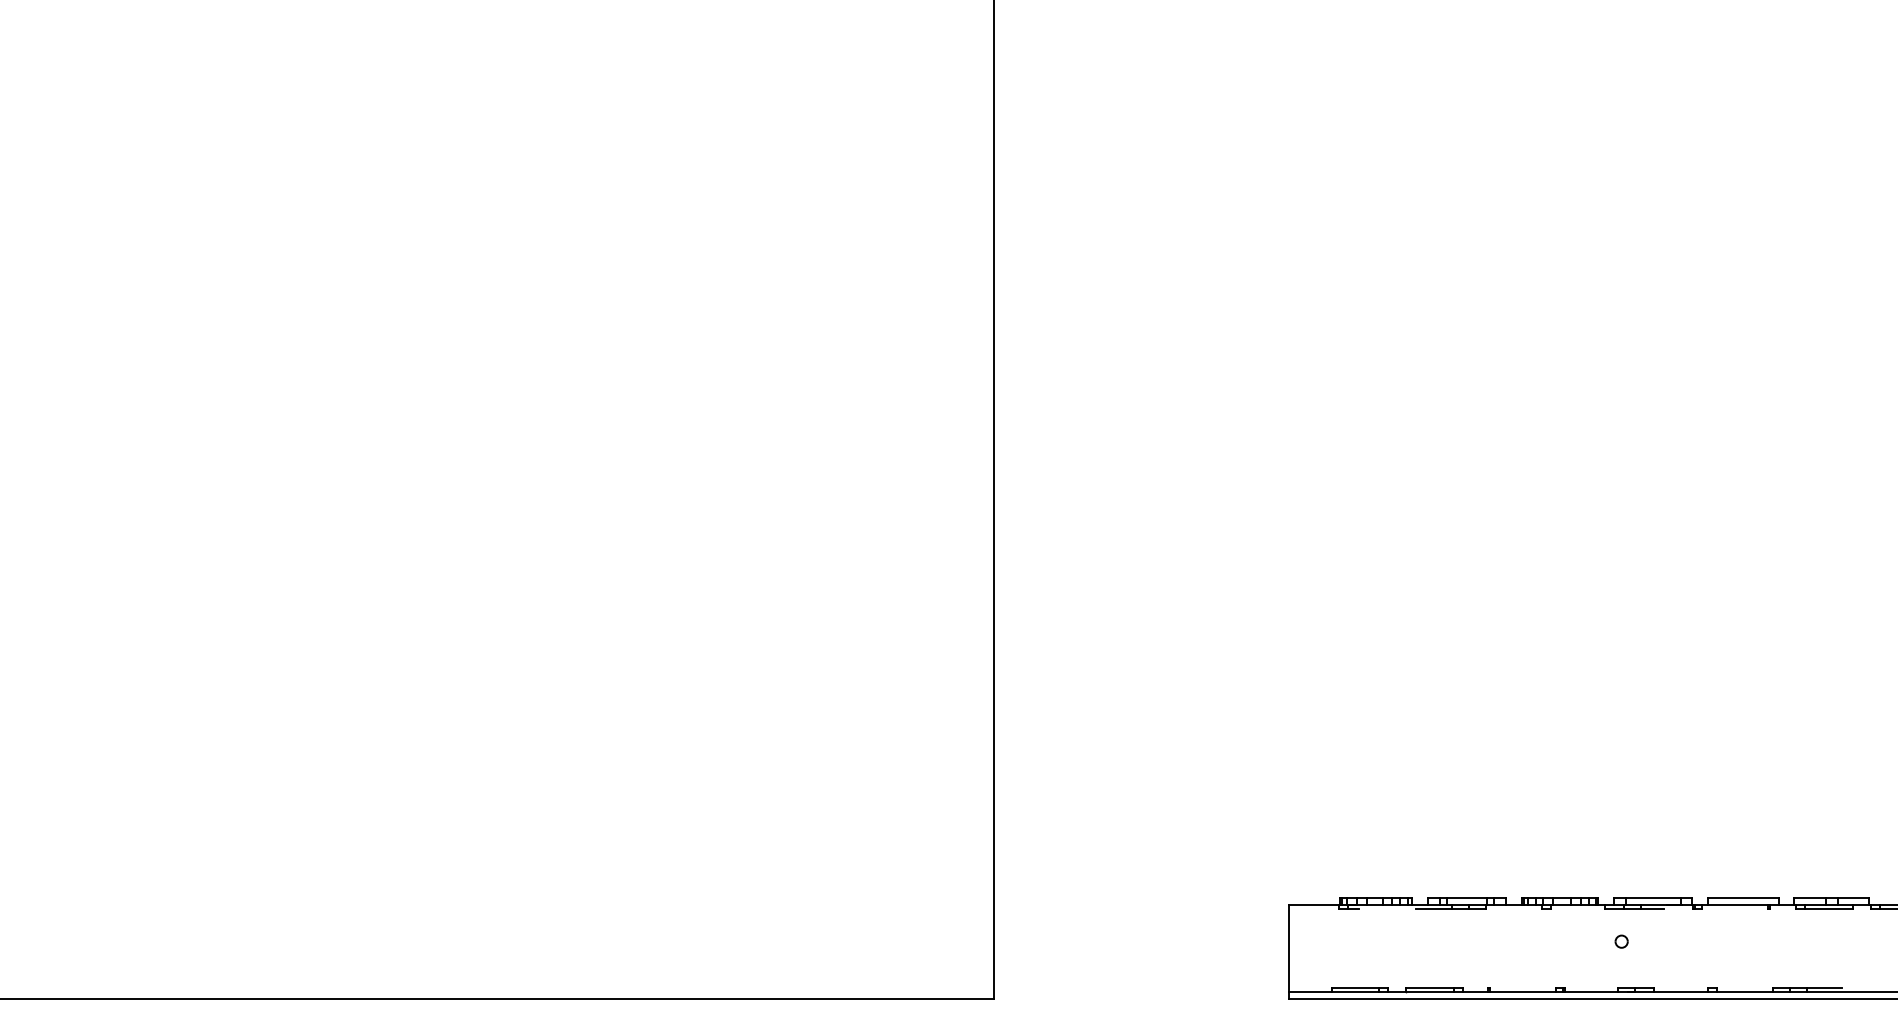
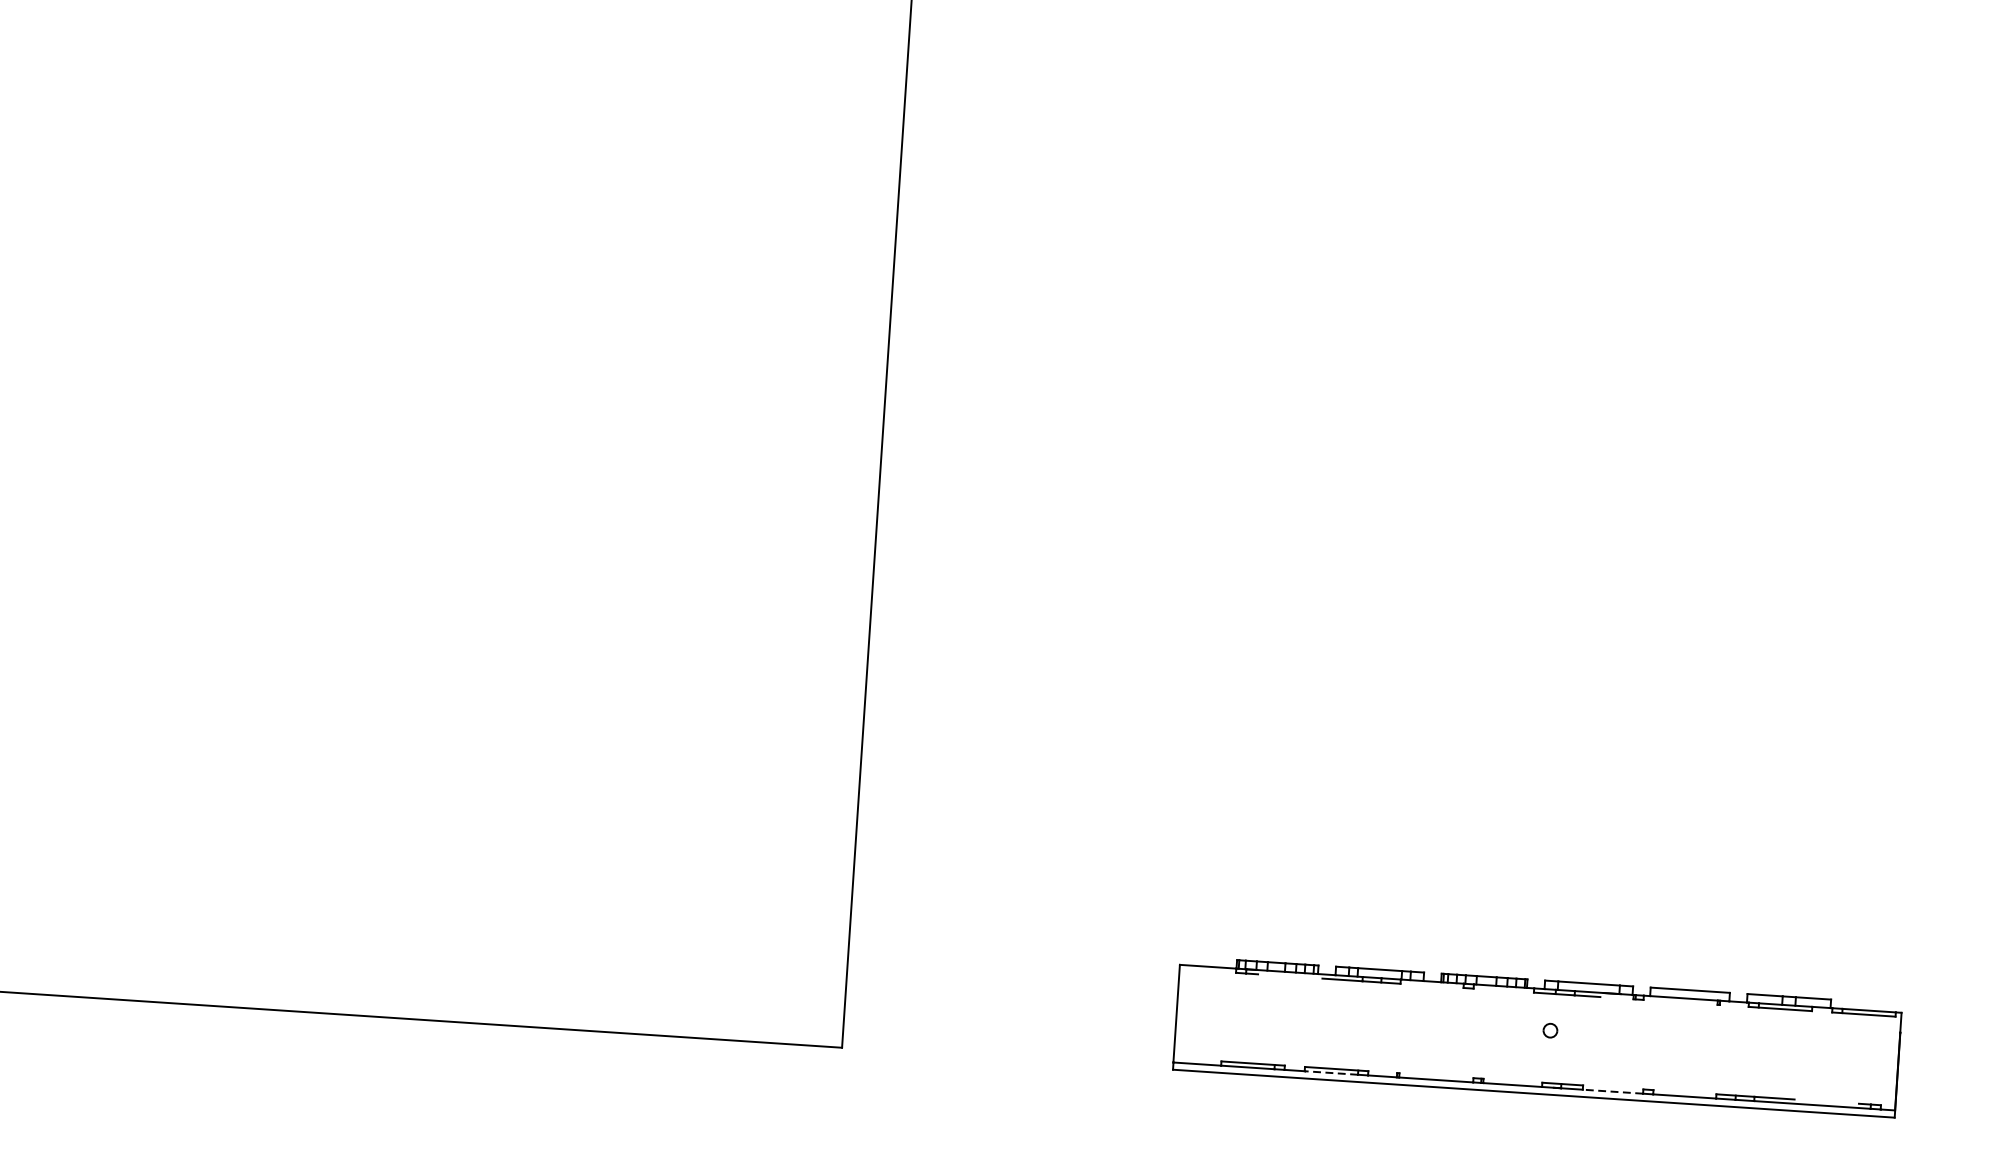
line: (1429, 992) -> (1330, 1073), solid -> dashed
line: (1680, 992) -> (1612, 1092), solid -> dashed

